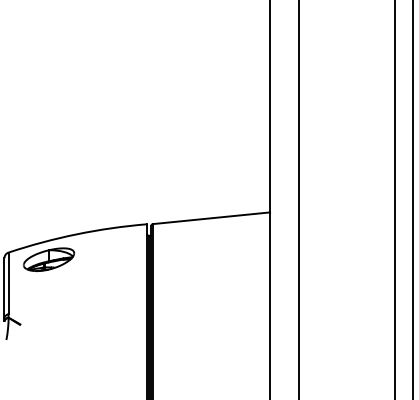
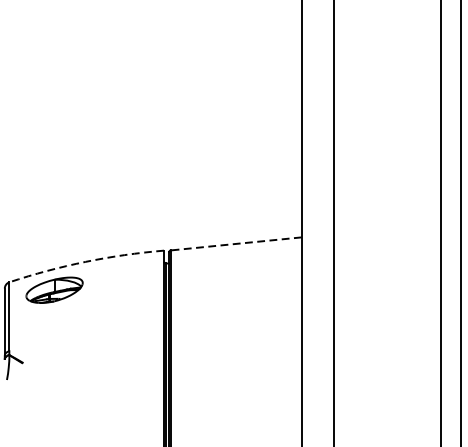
line: (211, 218) -> (236, 244), solid -> dashed
arc: (76, 234) -> (85, 262), solid -> dashed

